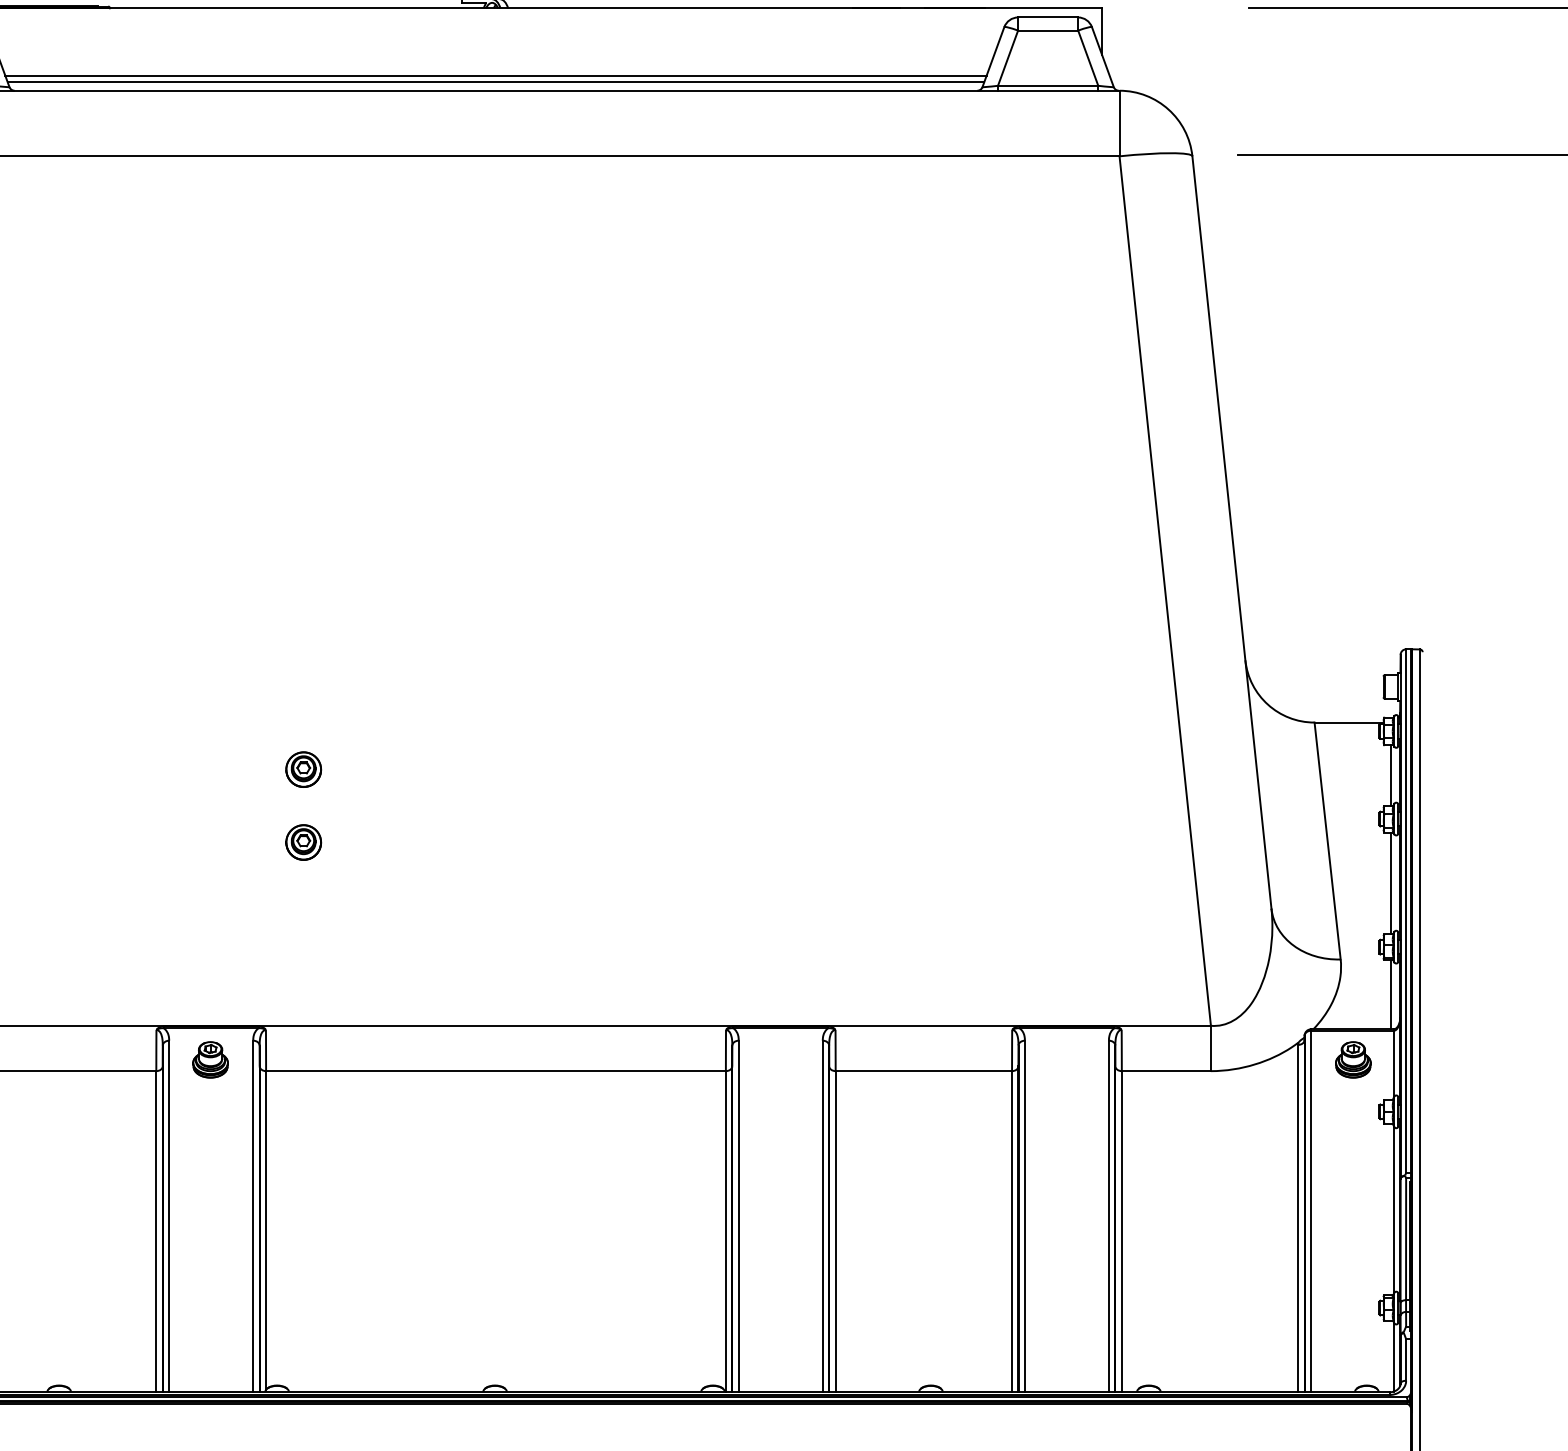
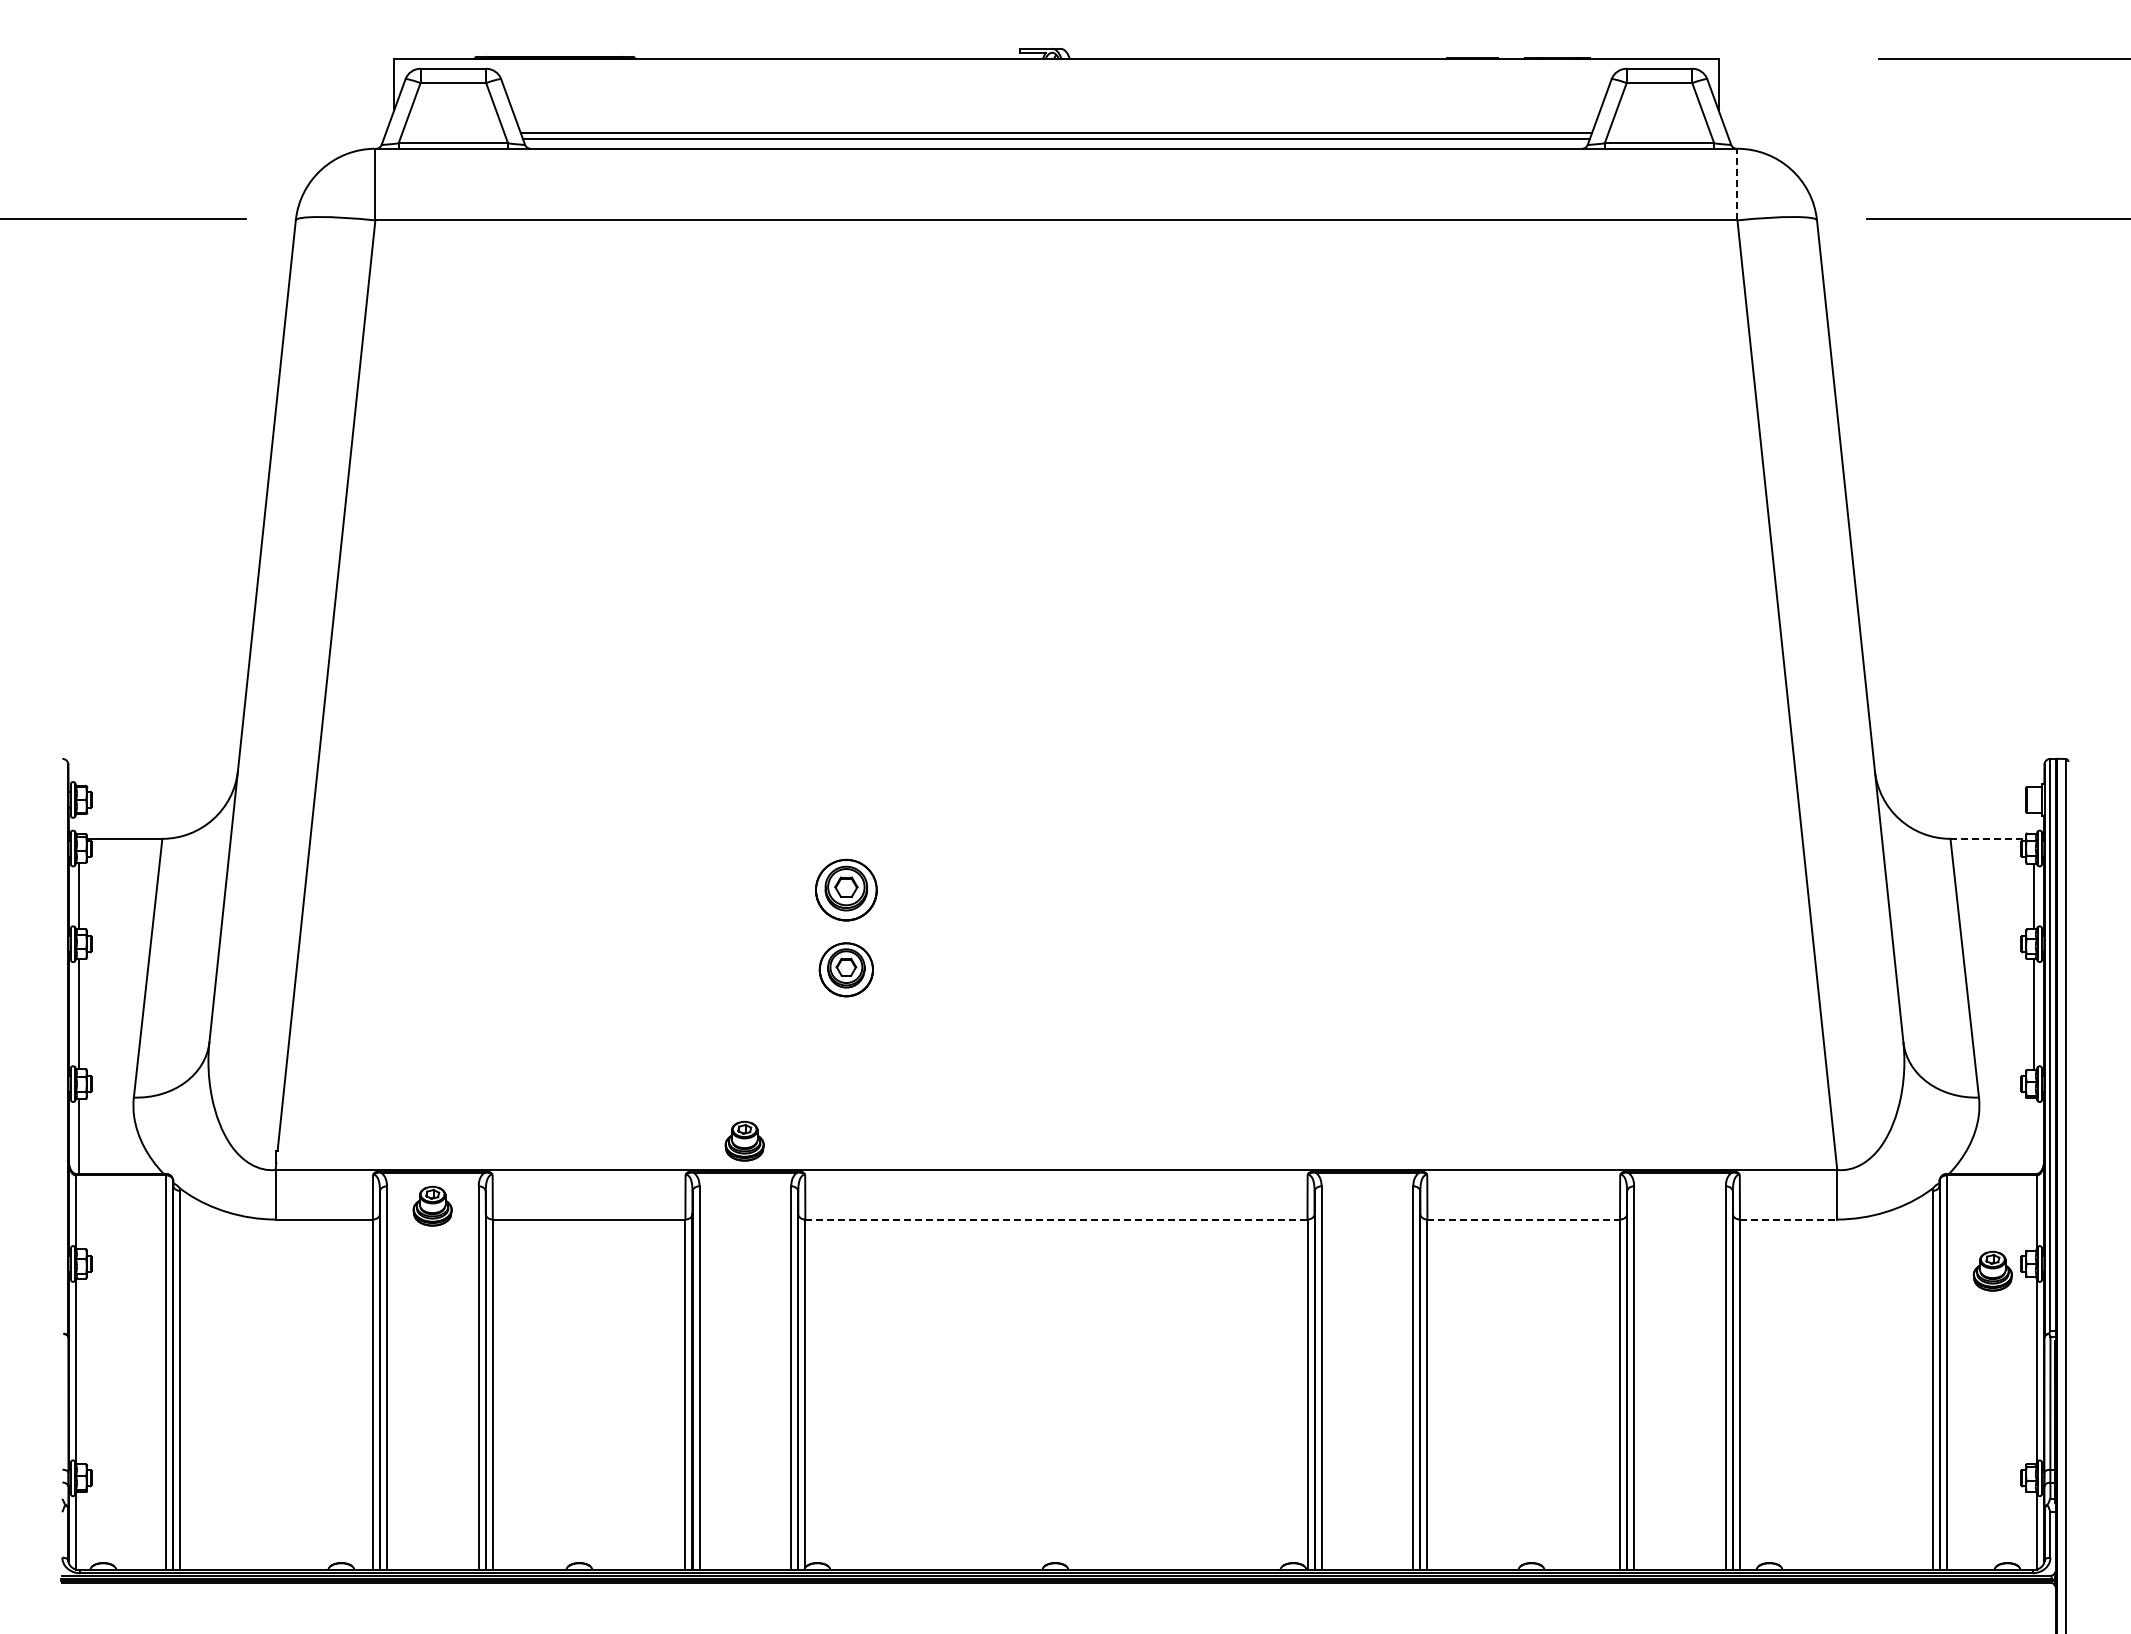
line: (1119, 123) -> (1737, 184), solid -> dashed
line: (1349, 722) -> (1988, 838), solid -> dashed
part: (303, 769) -> (846, 890), size x1.6
part: (303, 842) -> (846, 969), size x1.4
line: (1390, 994) -> (2033, 1135), removed
part: (210, 1059) -> (744, 1140), moved
part: (1353, 1059) -> (1992, 1270), moved
line: (496, 1071) -> (1056, 1219), solid -> dashed
line: (924, 1071) -> (1524, 1219), solid -> dashed
line: (1166, 1071) -> (1788, 1219), solid -> dashed

